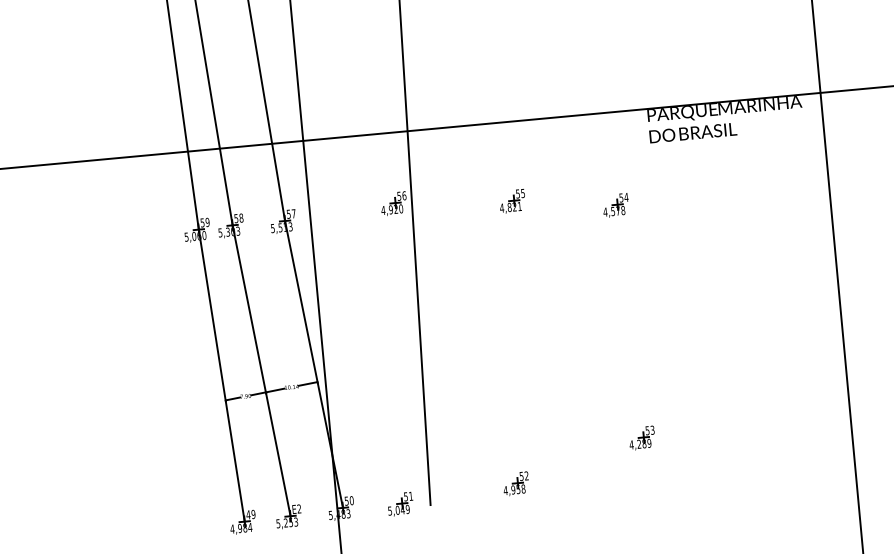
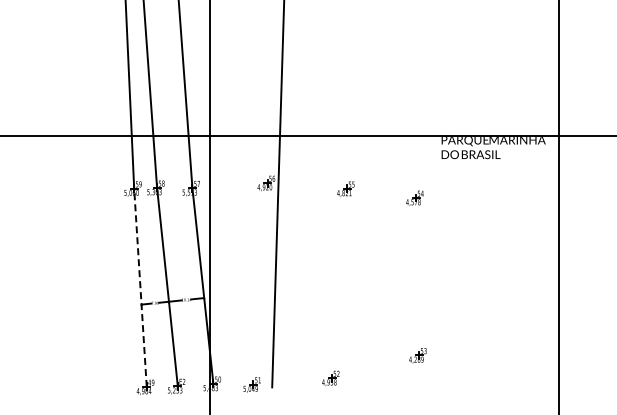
line: (221, 375) -> (140, 287), solid -> dashed

